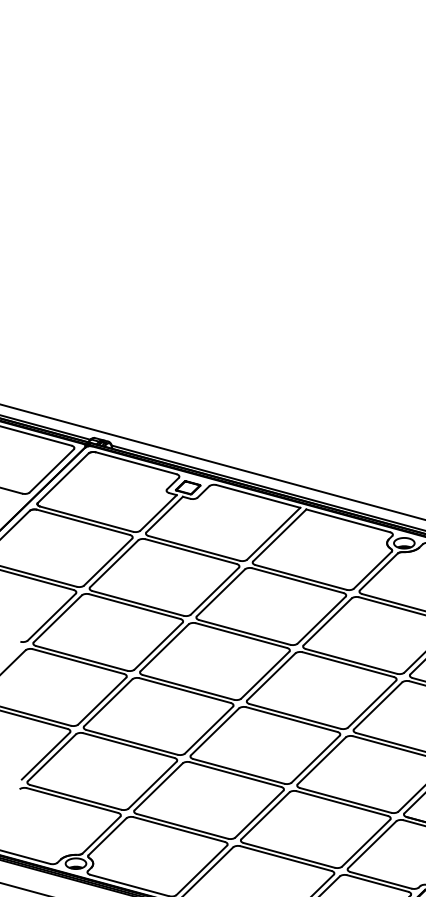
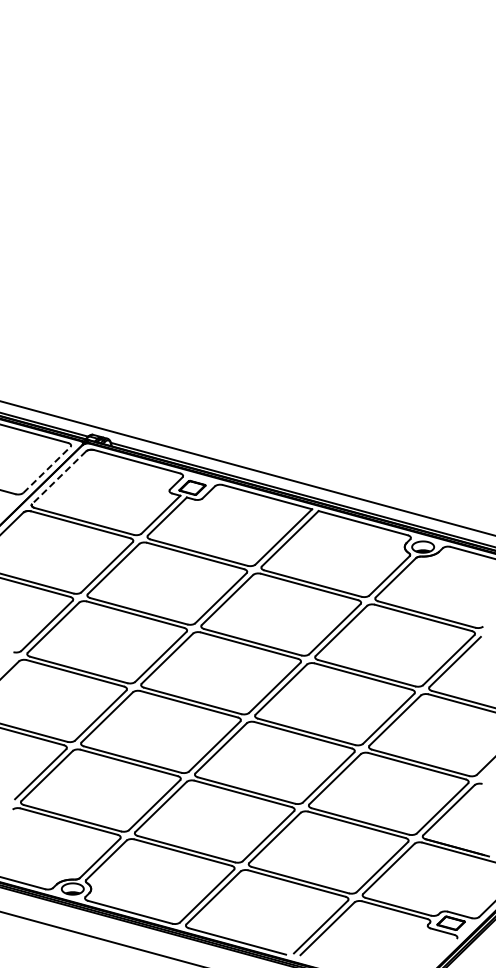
line: (51, 470) -> (46, 469), solid -> dashed
line: (63, 478) -> (59, 477), solid -> dashed

